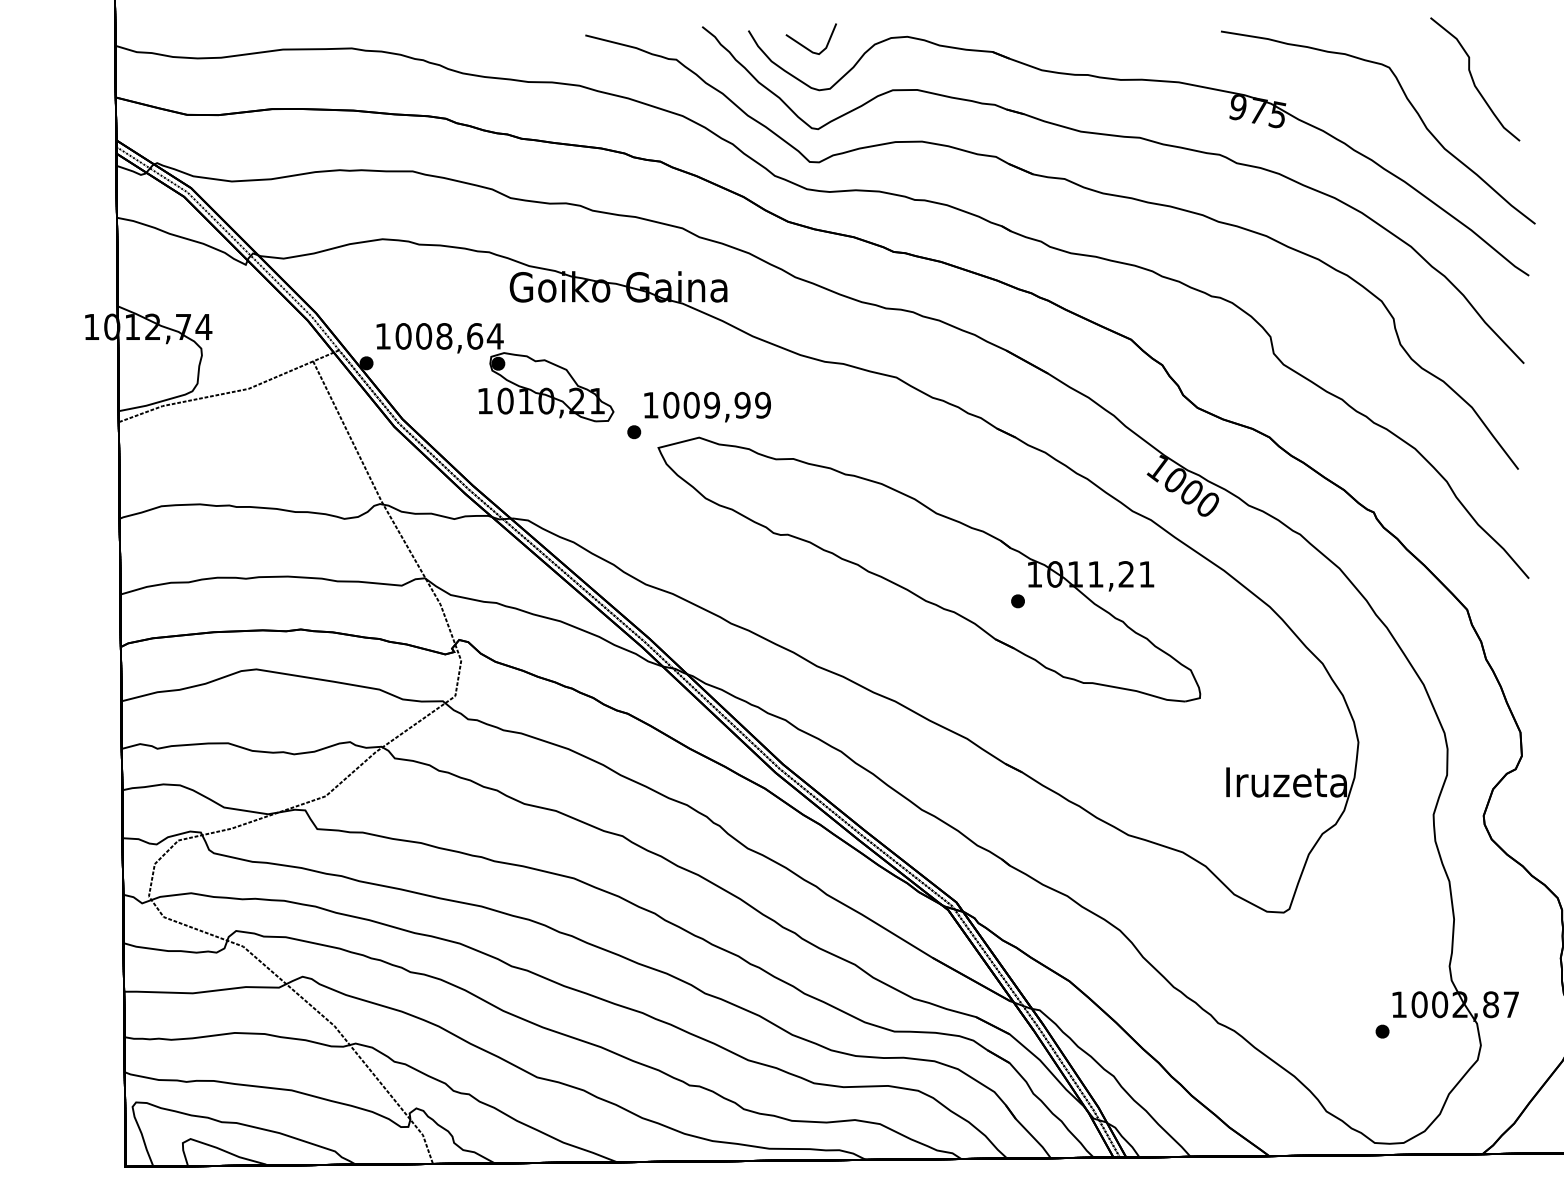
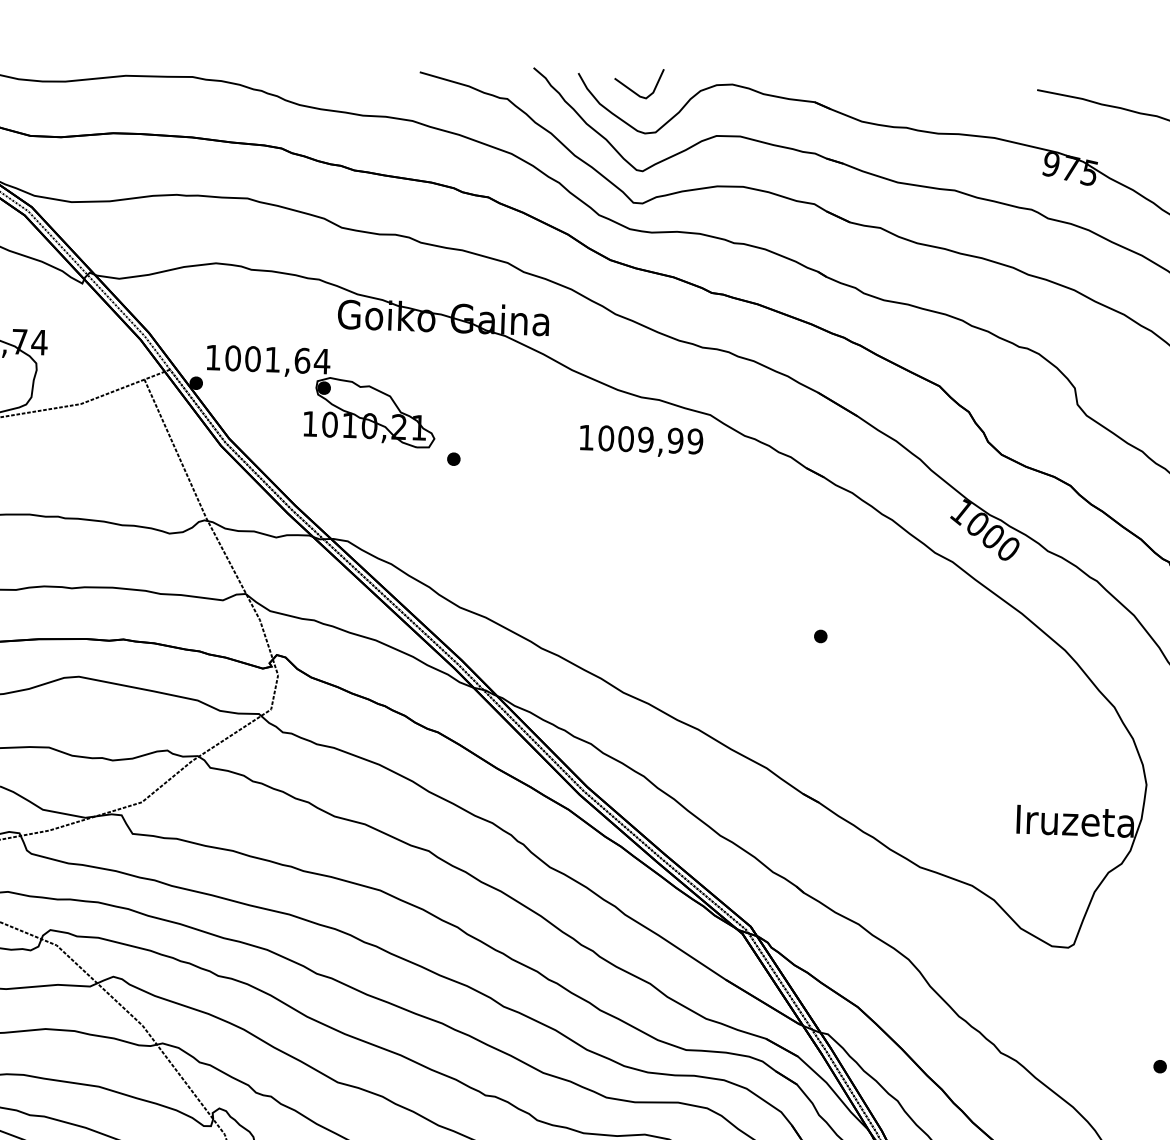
text: (444, 336) -> (272, 359), 1008,64 -> 1001,64
text: (707, 407) -> (641, 441), moved
part: (929, 569) -> (735, 602), removed

